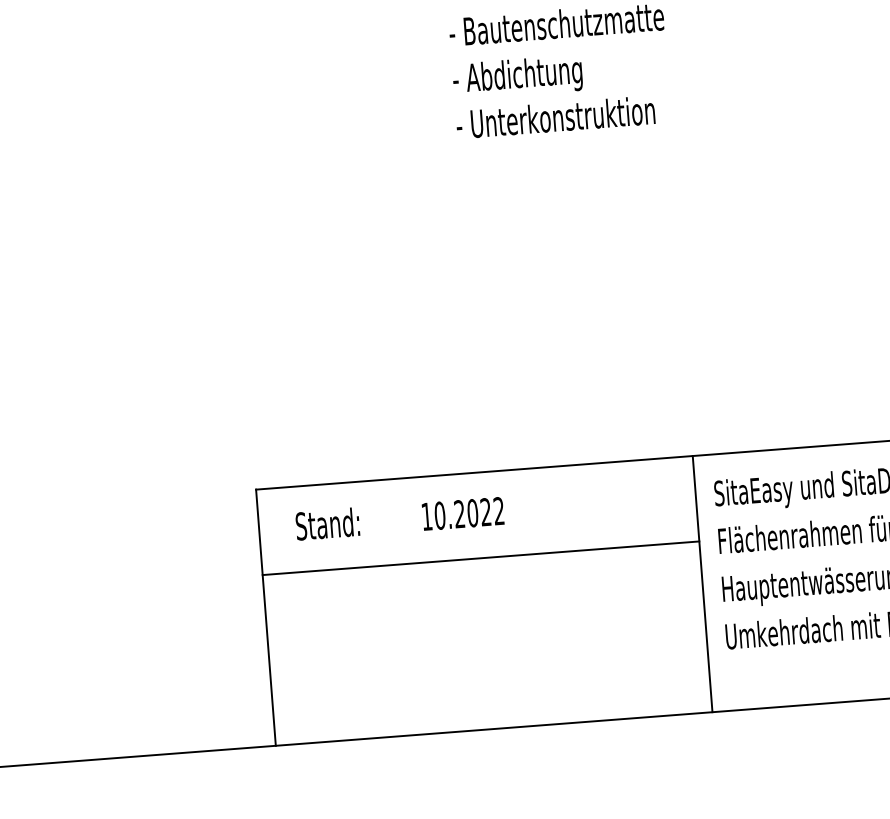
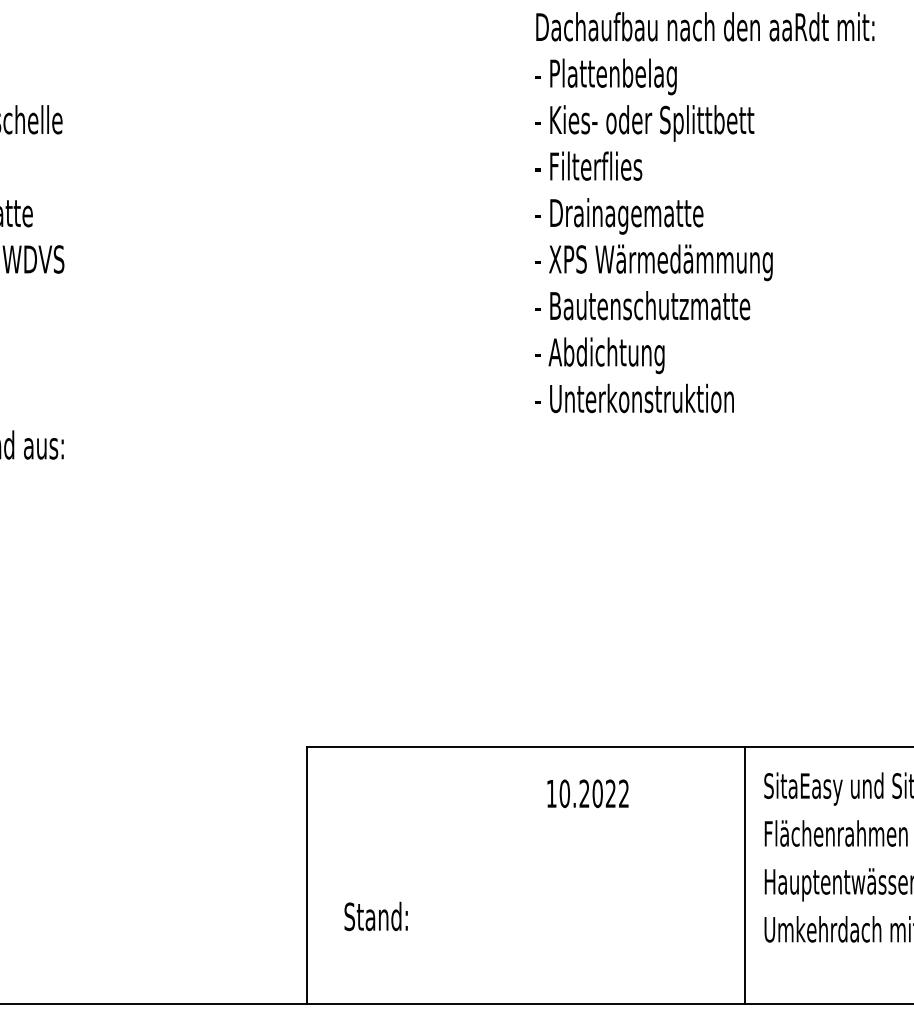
text: (462, 513) -> (587, 793), moved
text: (327, 524) -> (375, 916), moved
line: (481, 558) -> (526, 832), removed

